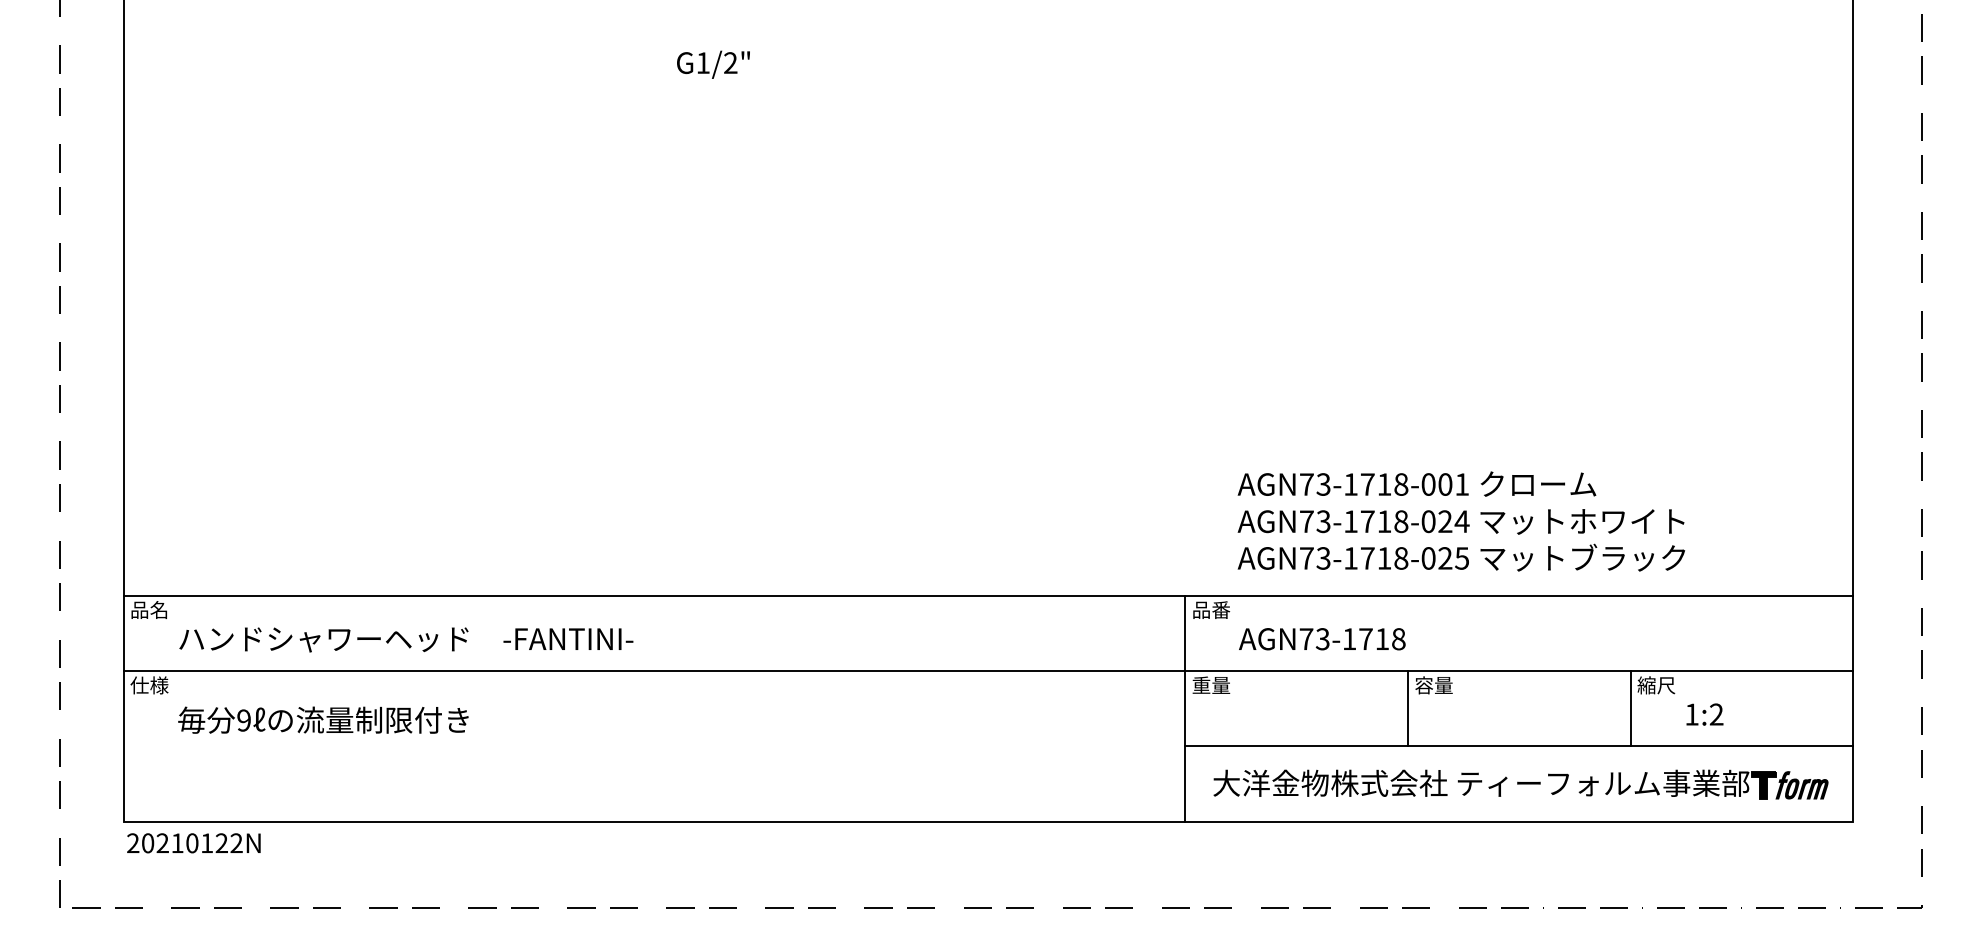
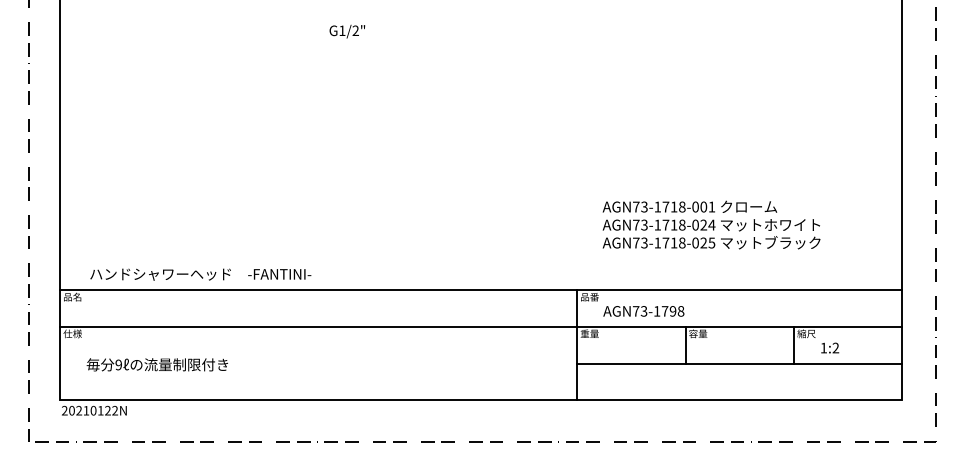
text: (1461, 520) -> (711, 224), moved
text: (405, 639) -> (200, 274), moved
text: (1381, 639) -> (672, 311), AGN73-1718 -> AGN73-1798
text: (321, 719) -> (156, 364), moved
part: (1520, 785) -> (740, 382), removed

